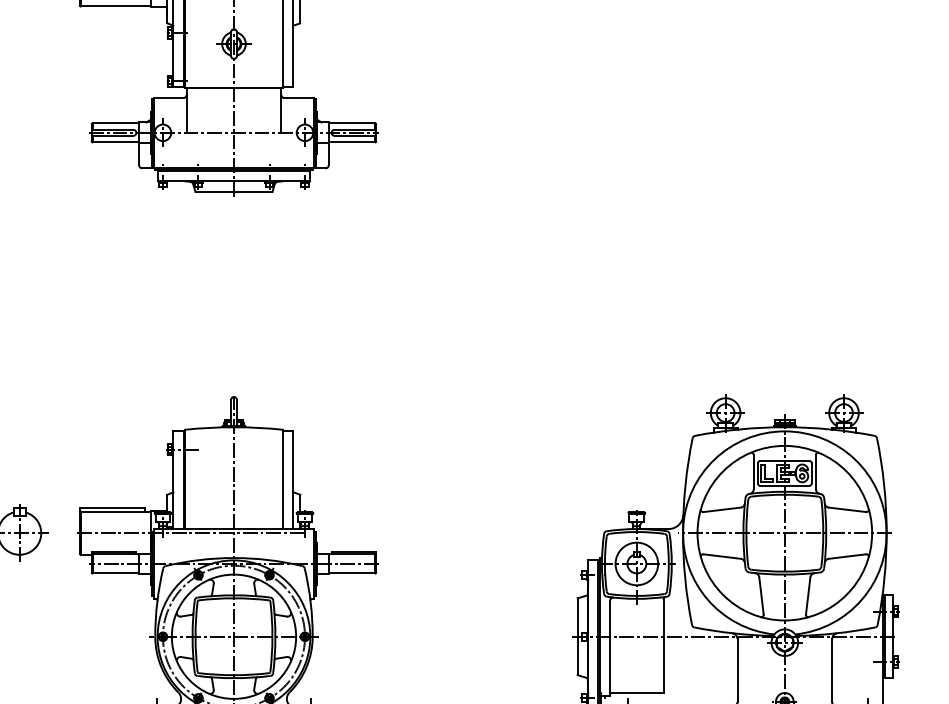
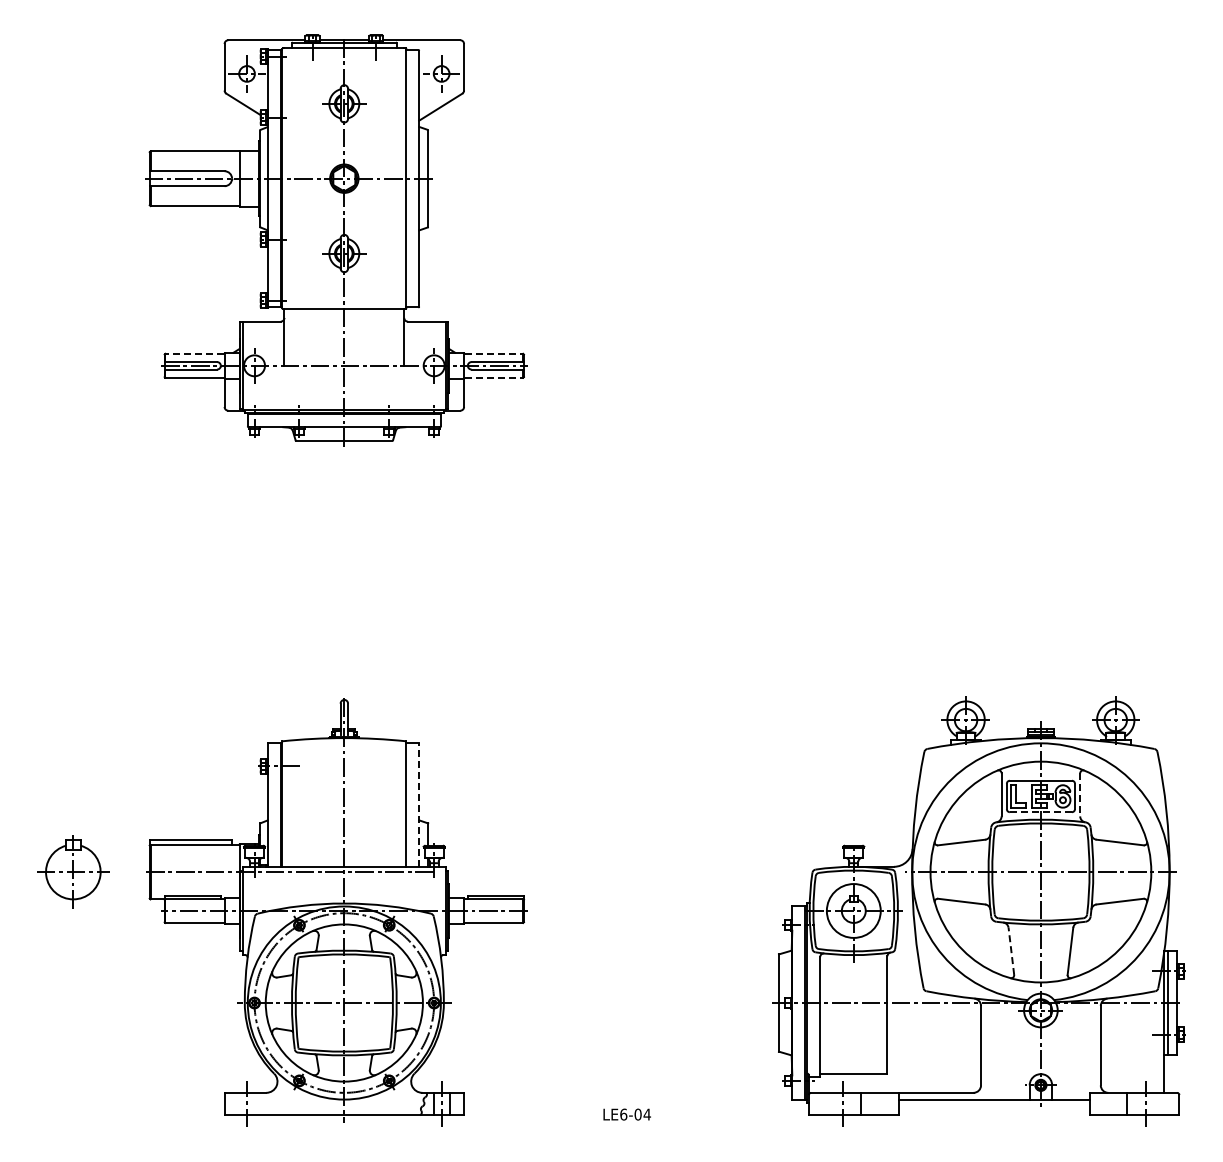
line: (115, 123) -> (194, 353), solid -> dashed
line: (352, 123) -> (494, 353), solid -> dashed
line: (352, 142) -> (494, 377), solid -> dashed
line: (816, 471) -> (1080, 794), solid -> dashed
line: (293, 480) -> (419, 805), solid -> dashed
line: (784, 486) -> (1040, 812), solid -> dashed
line: (761, 596) -> (1011, 951), solid -> dashed

